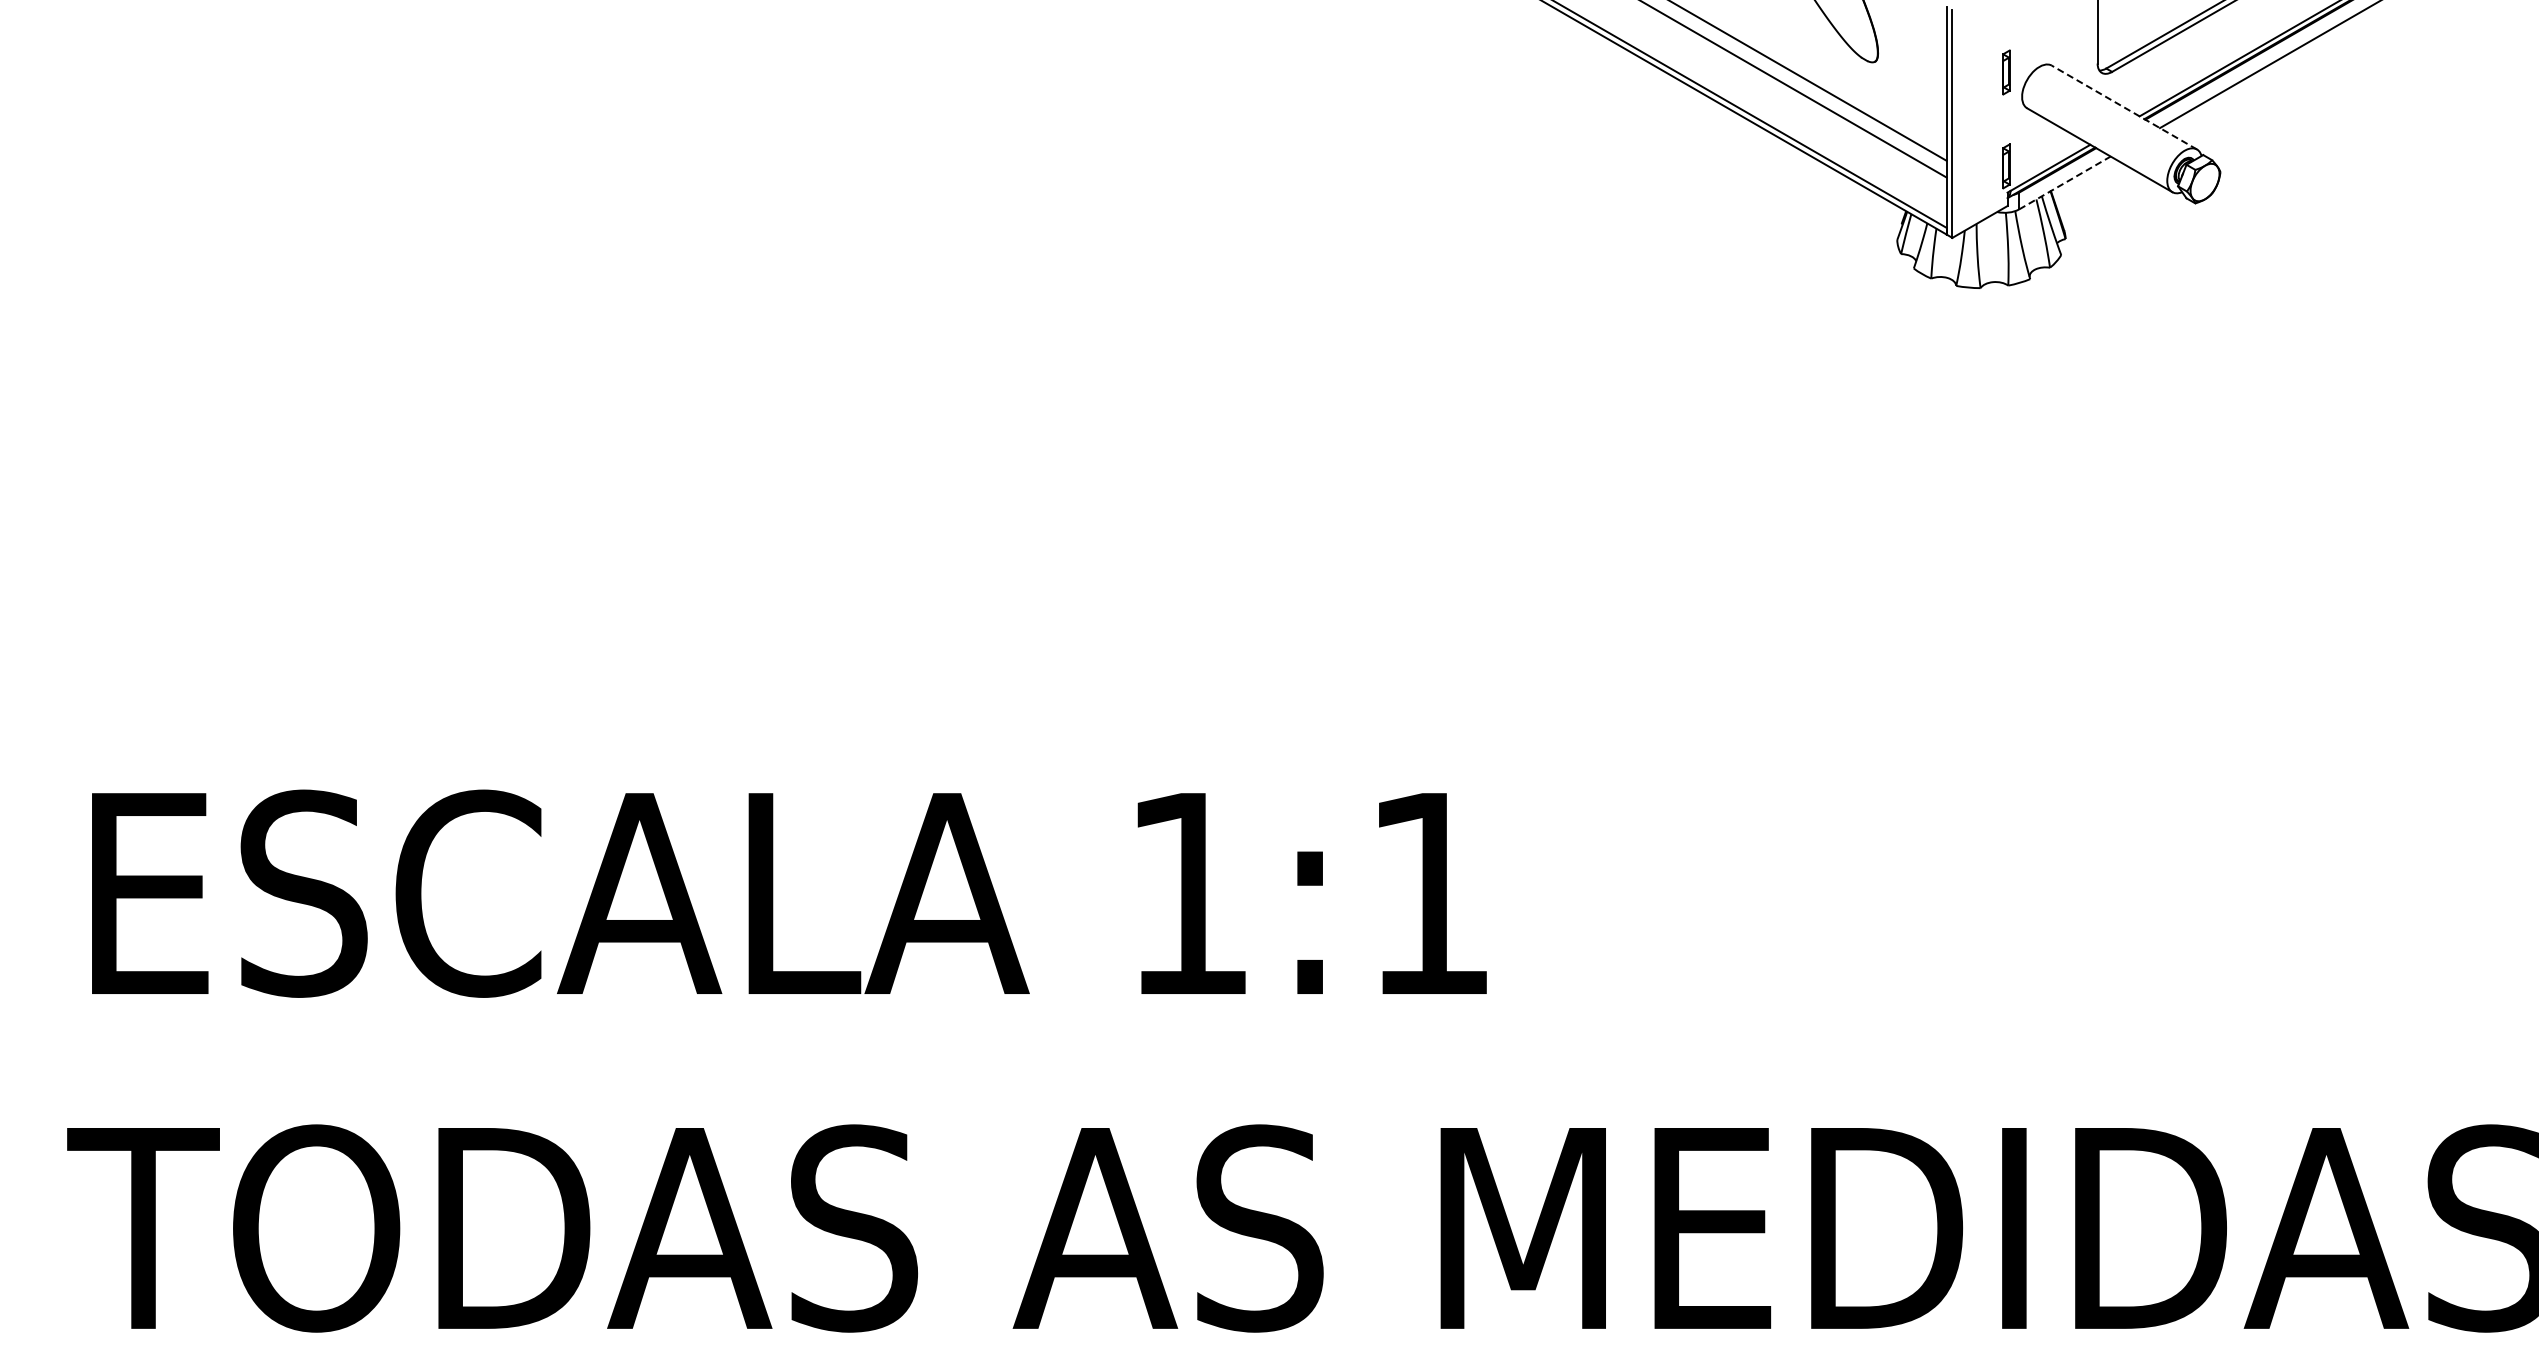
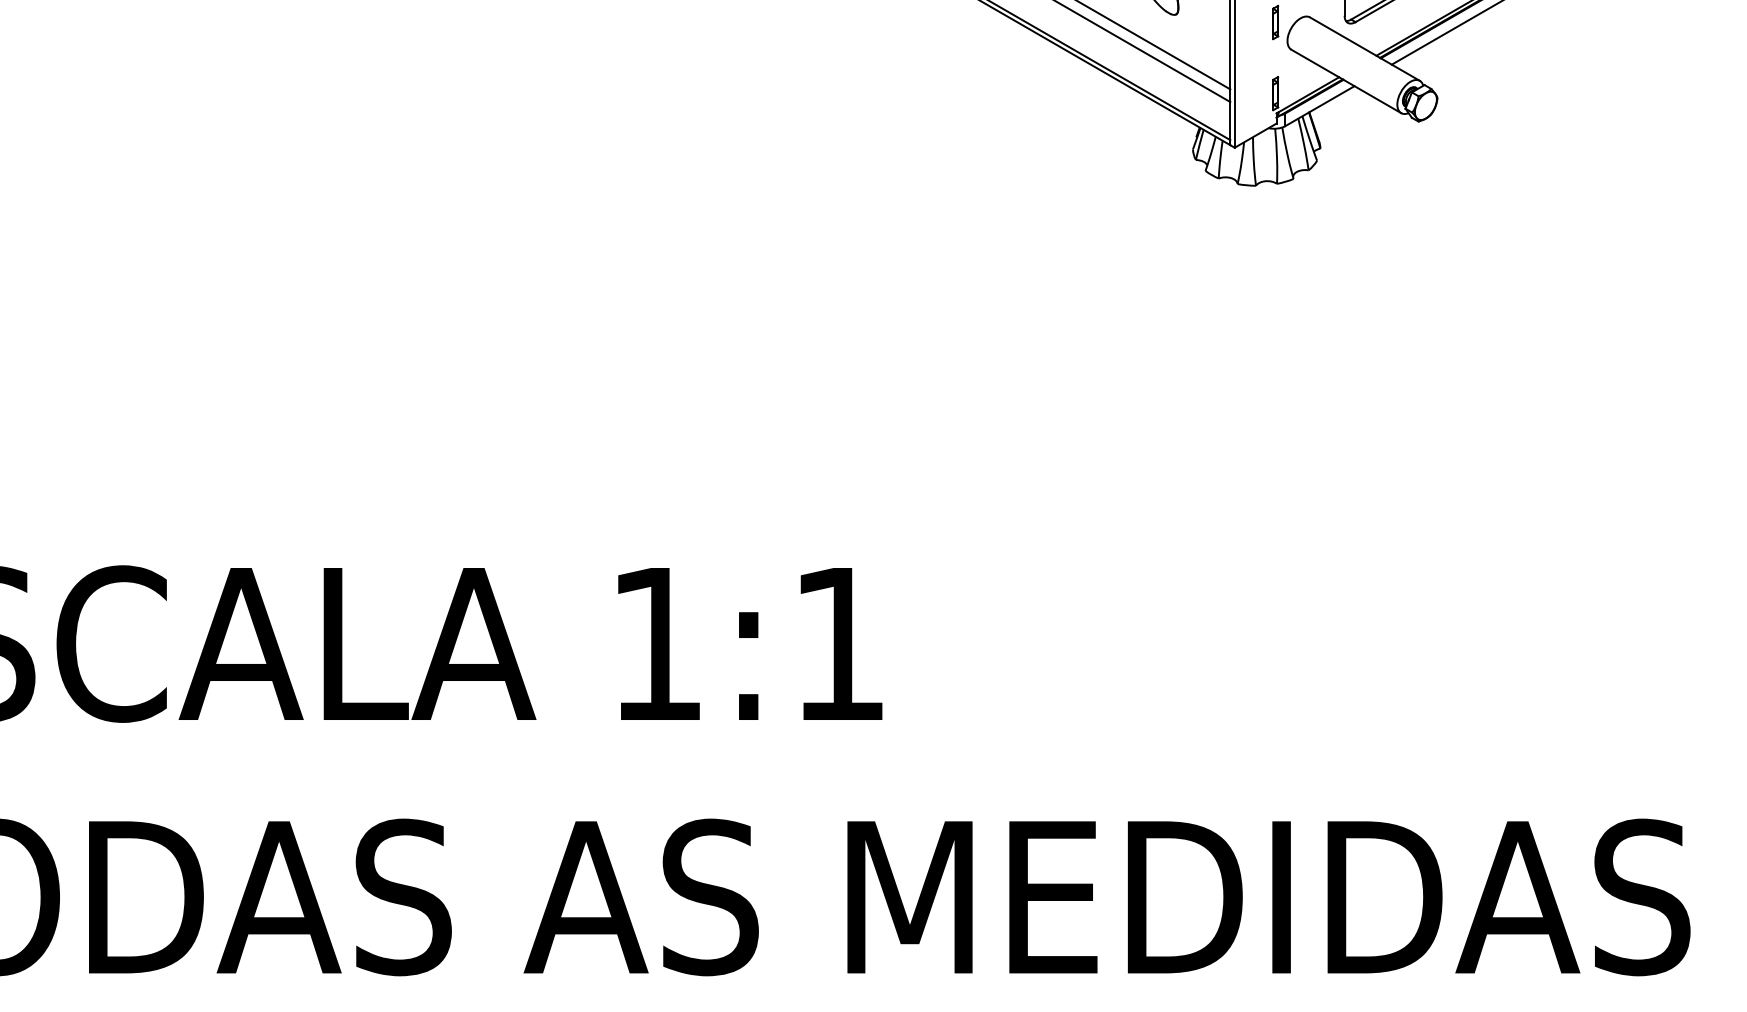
line: (2124, 107) -> (1364, 49), dashed -> solid
line: (2064, 182) -> (1319, 105), dashed -> solid

